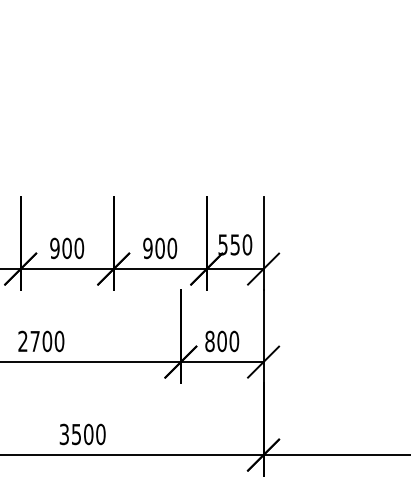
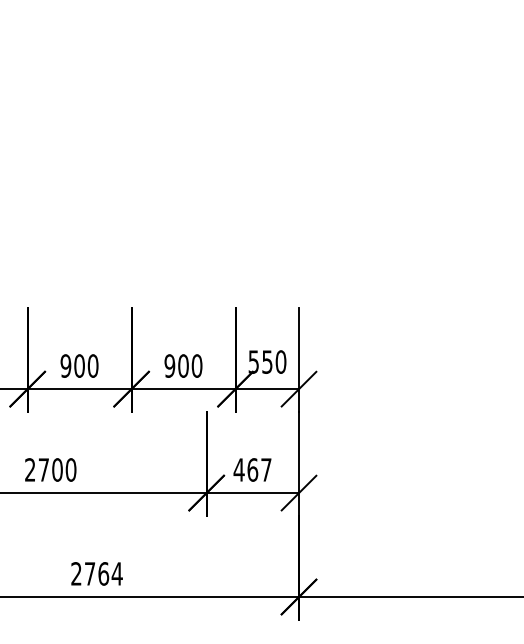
text: (221, 341) -> (252, 469), 800 -> 467
text: (82, 434) -> (96, 573), 3500 -> 2764

